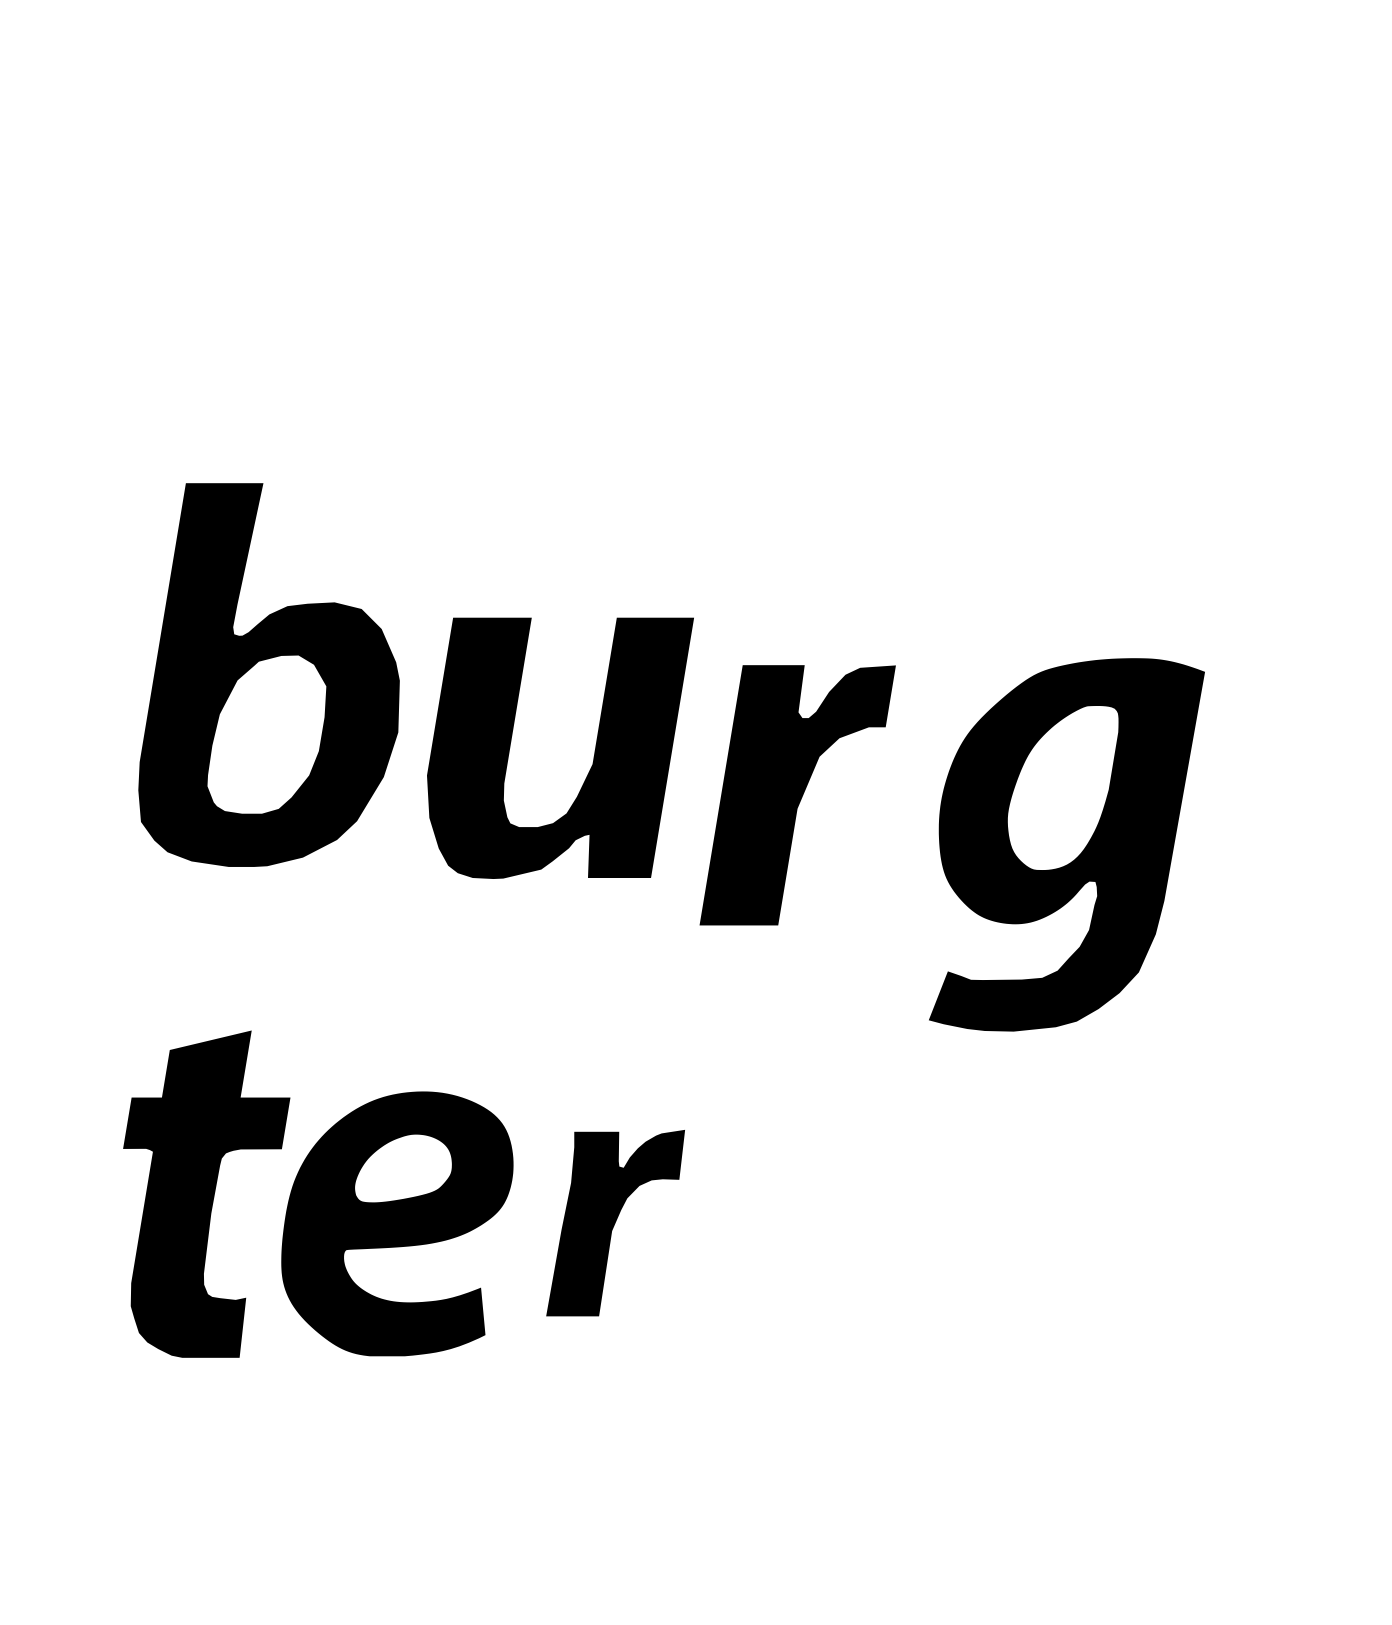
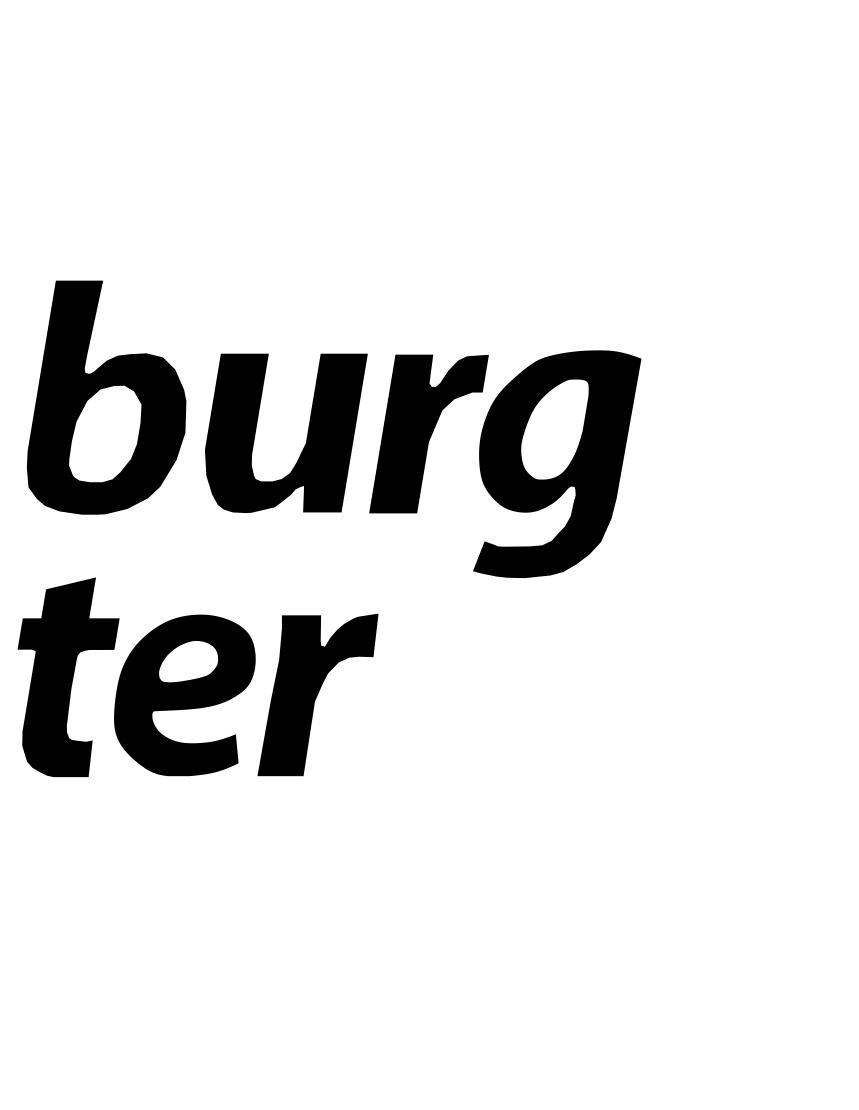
part: (268, 674) -> (106, 397), moved
part: (593, 755) -> (306, 437), moved
part: (1067, 845) -> (557, 464), moved
part: (614, 1222) -> (317, 694), size x1.43

